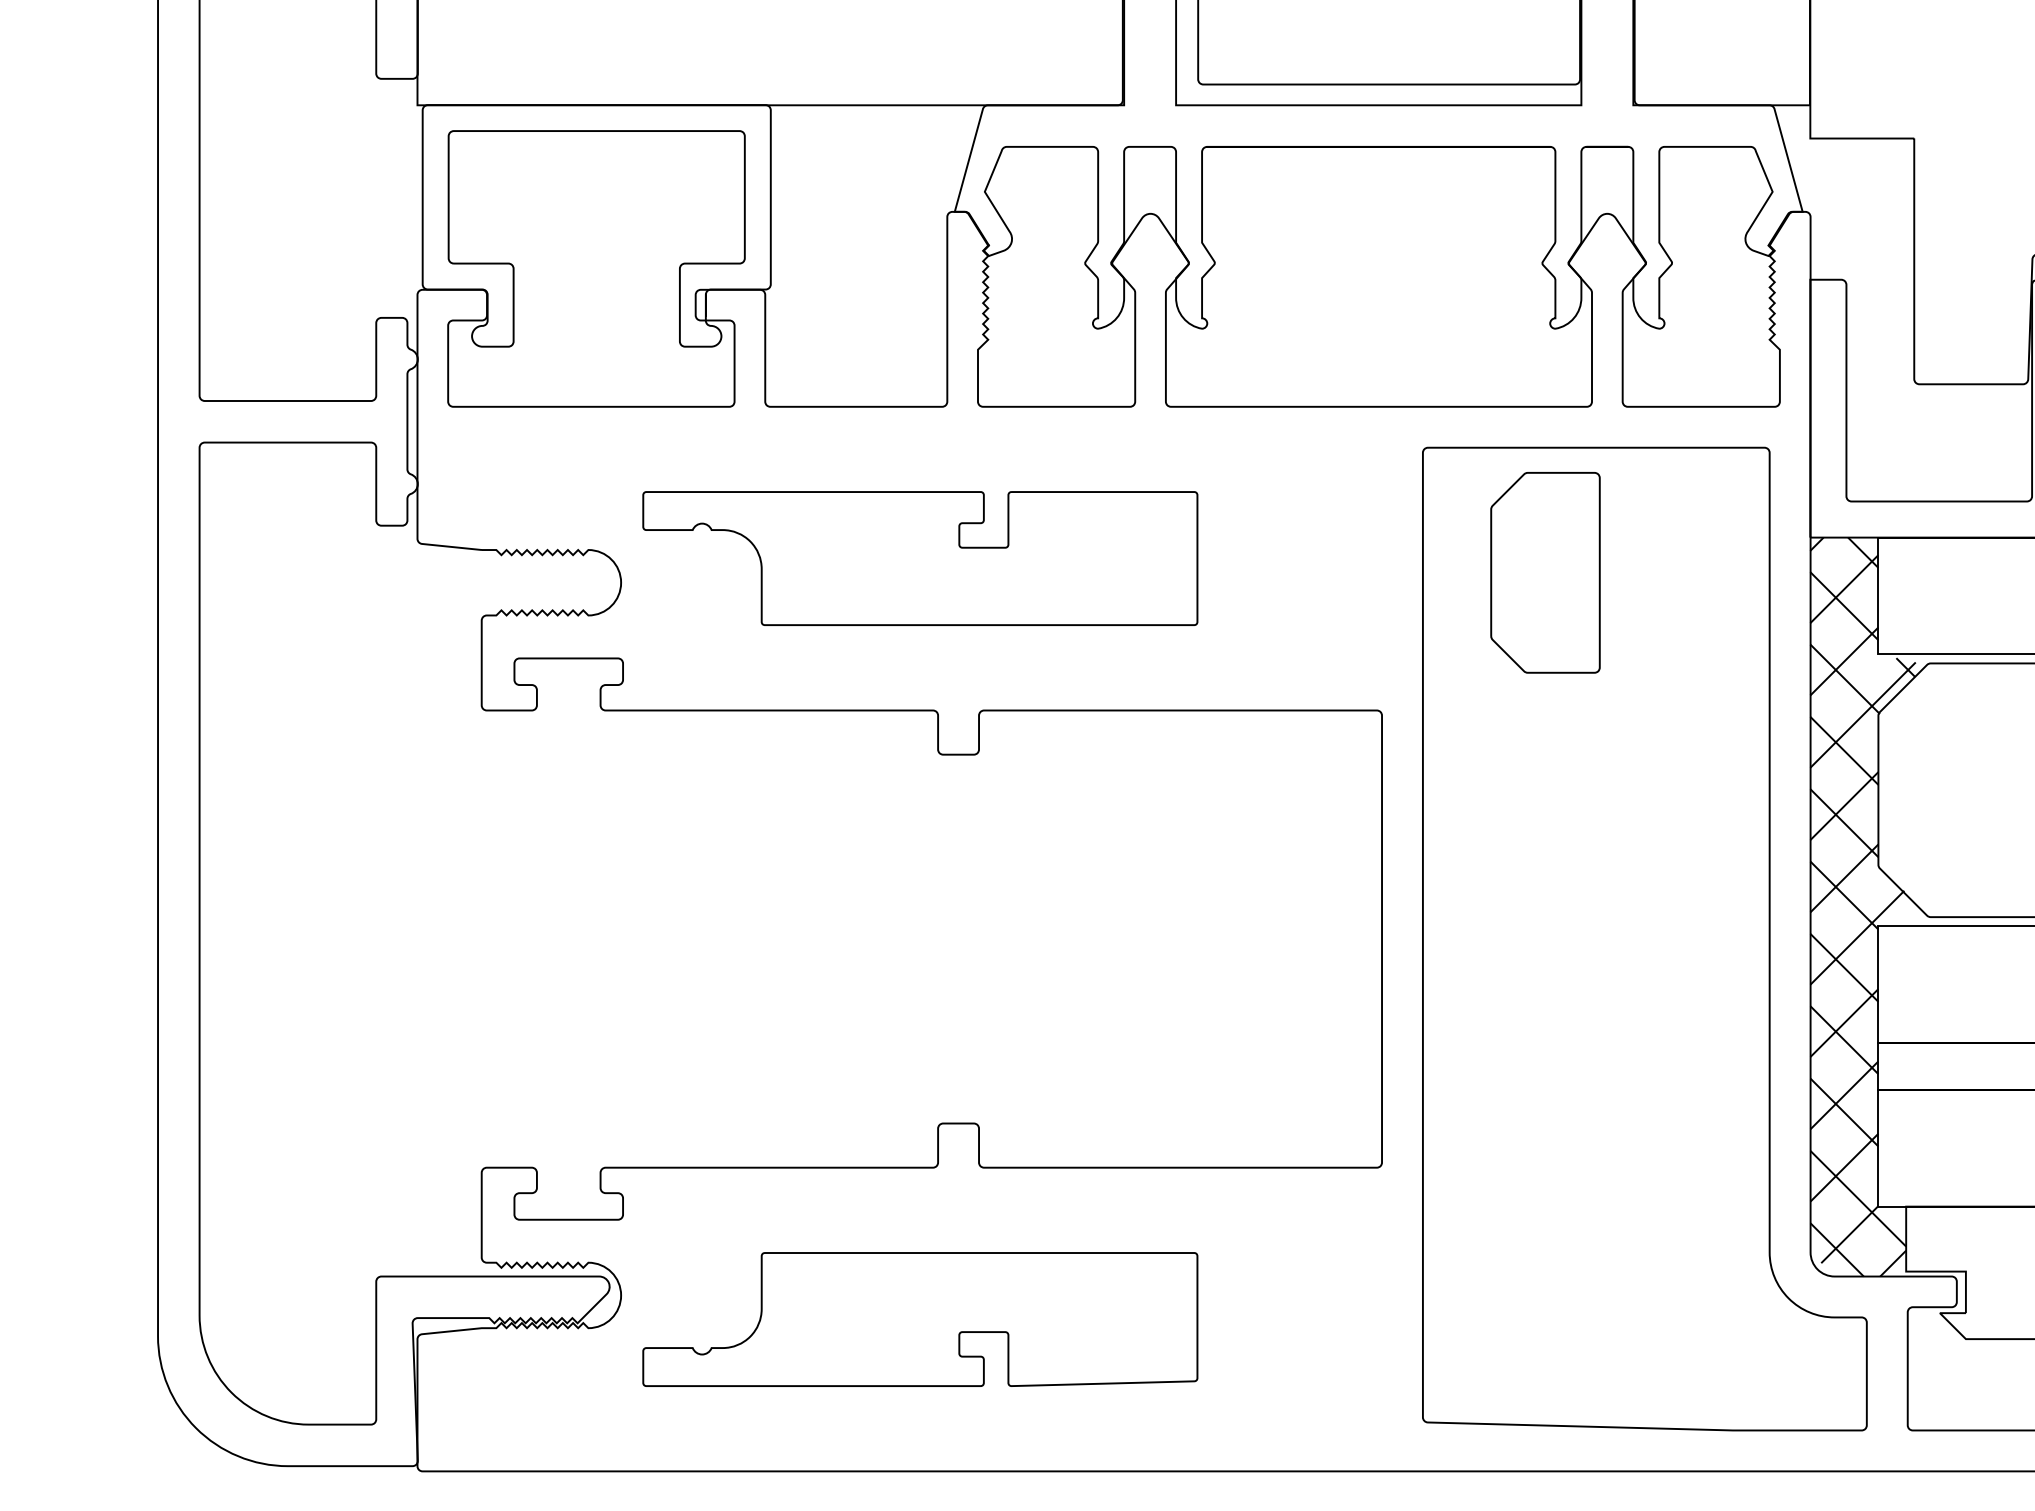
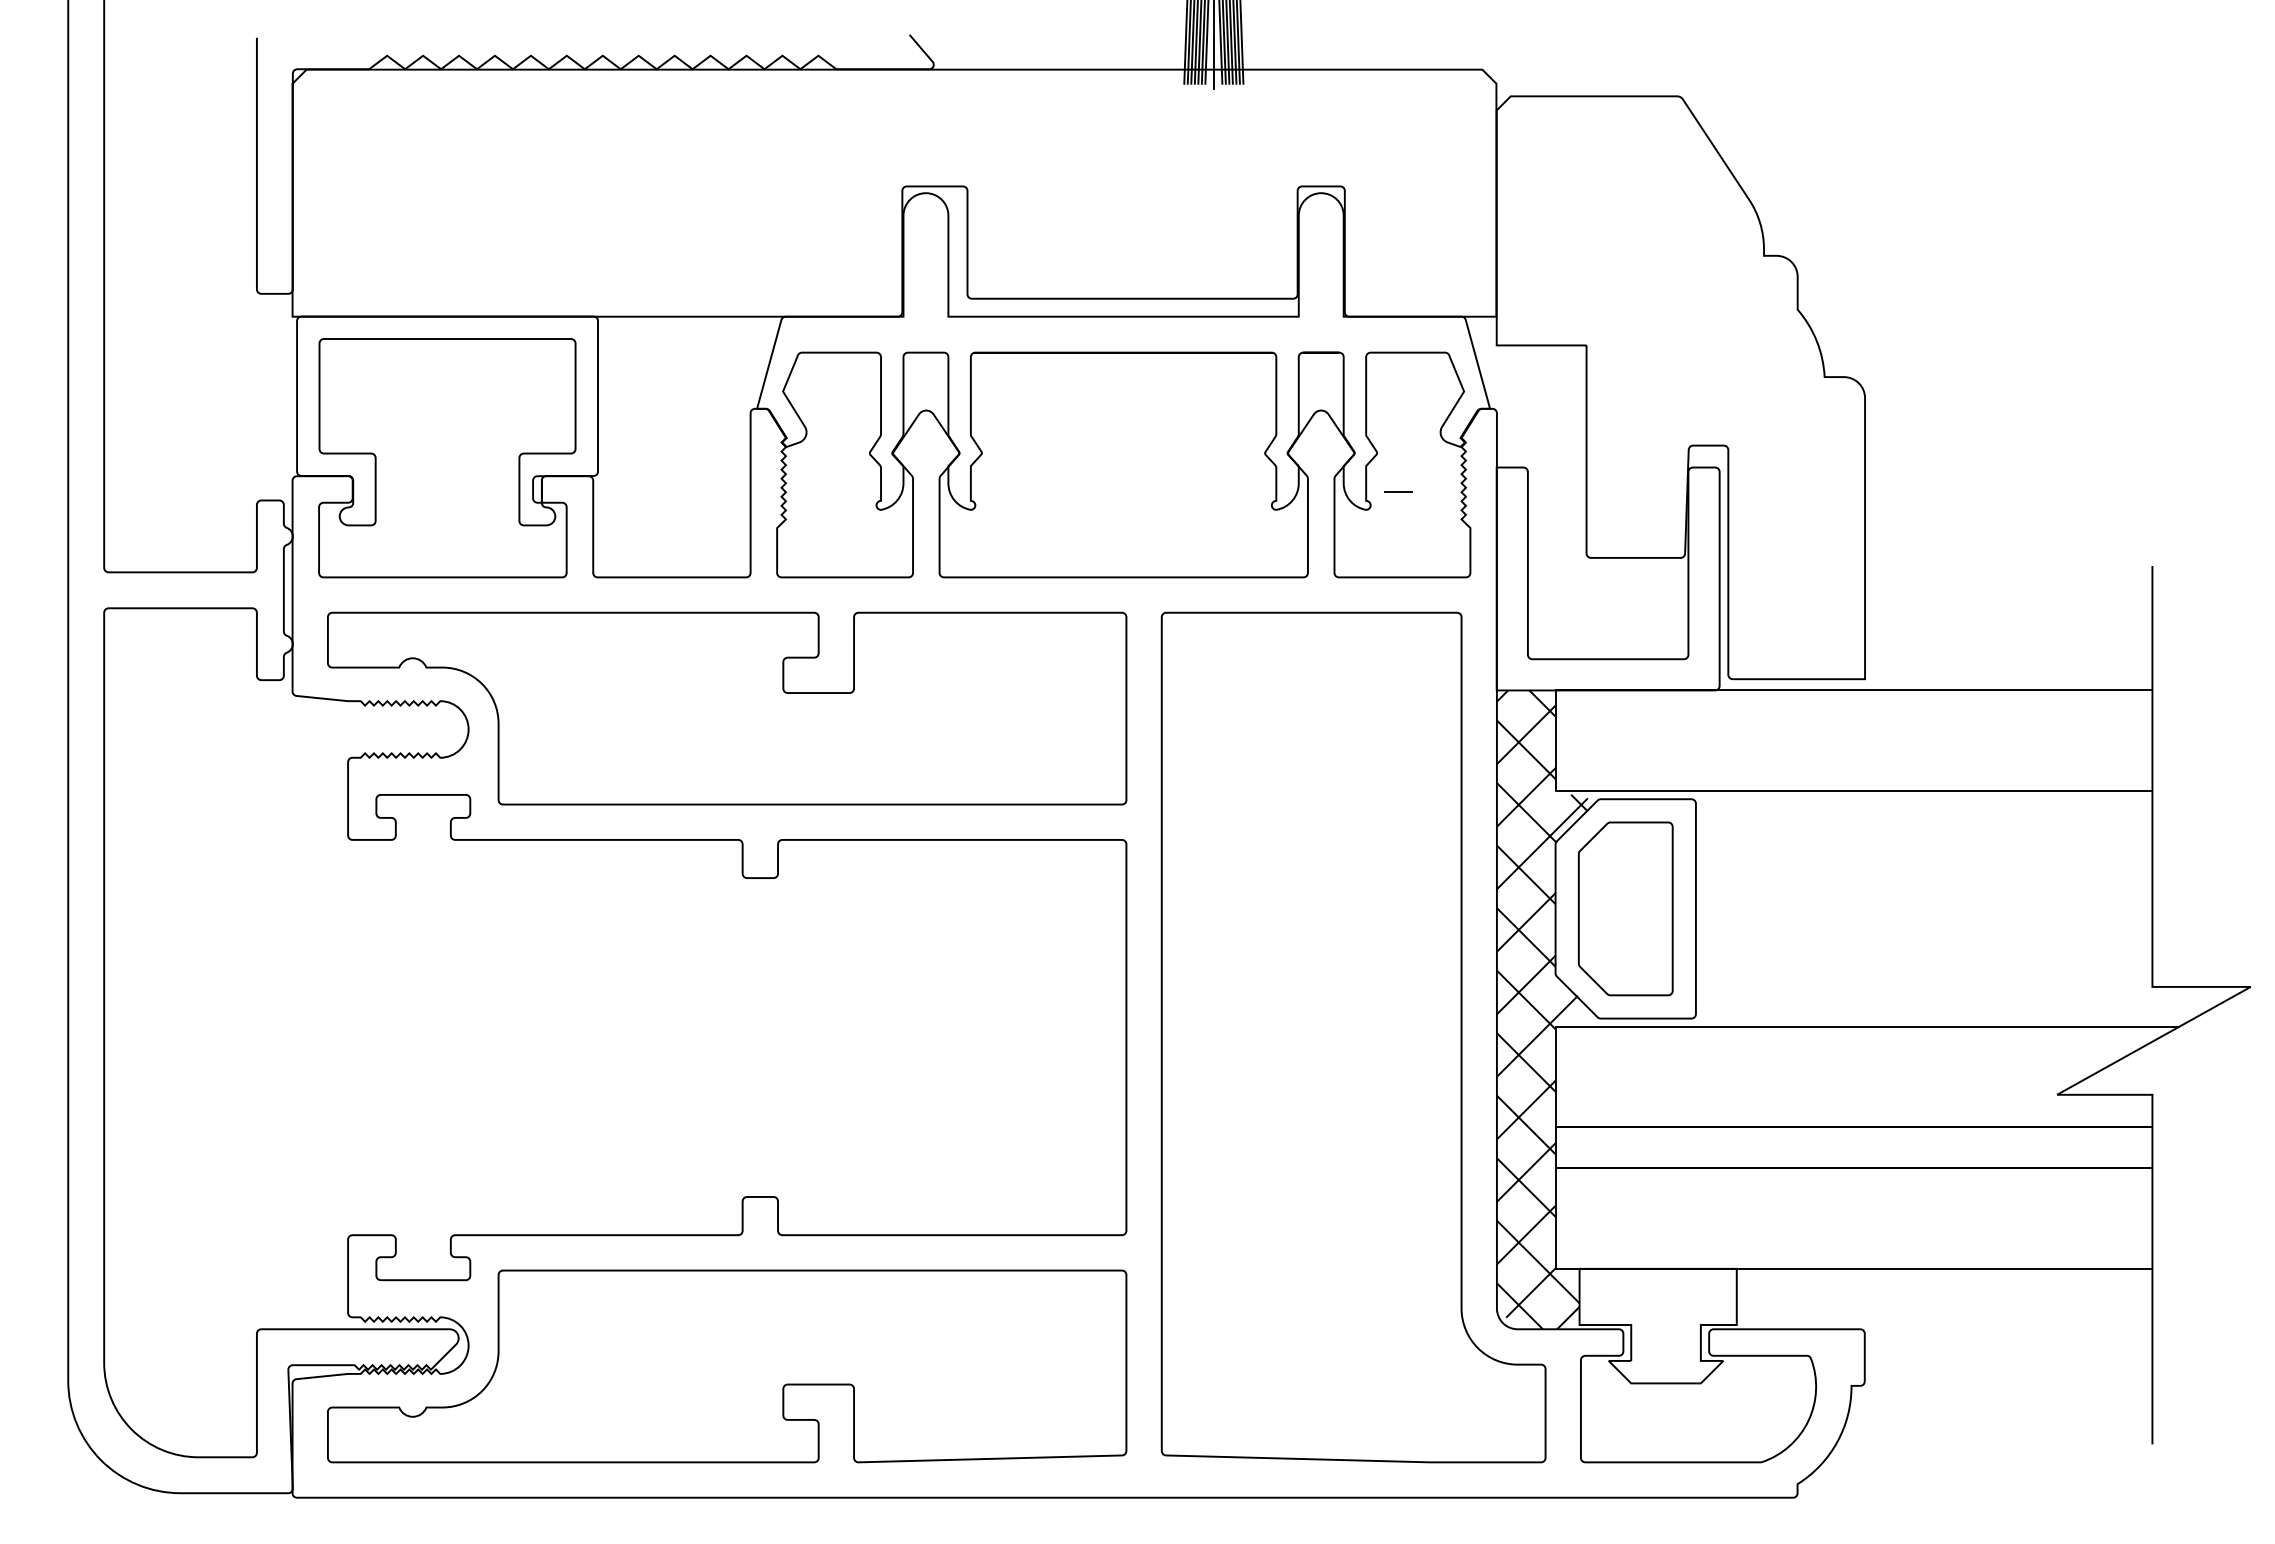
line: (1696, 307) -> (1398, 491), added
part: (920, 558) -> (727, 708), size x1.67
part: (1545, 572) -> (1625, 908), moved
part: (920, 1319) -> (727, 1366), size x1.67

